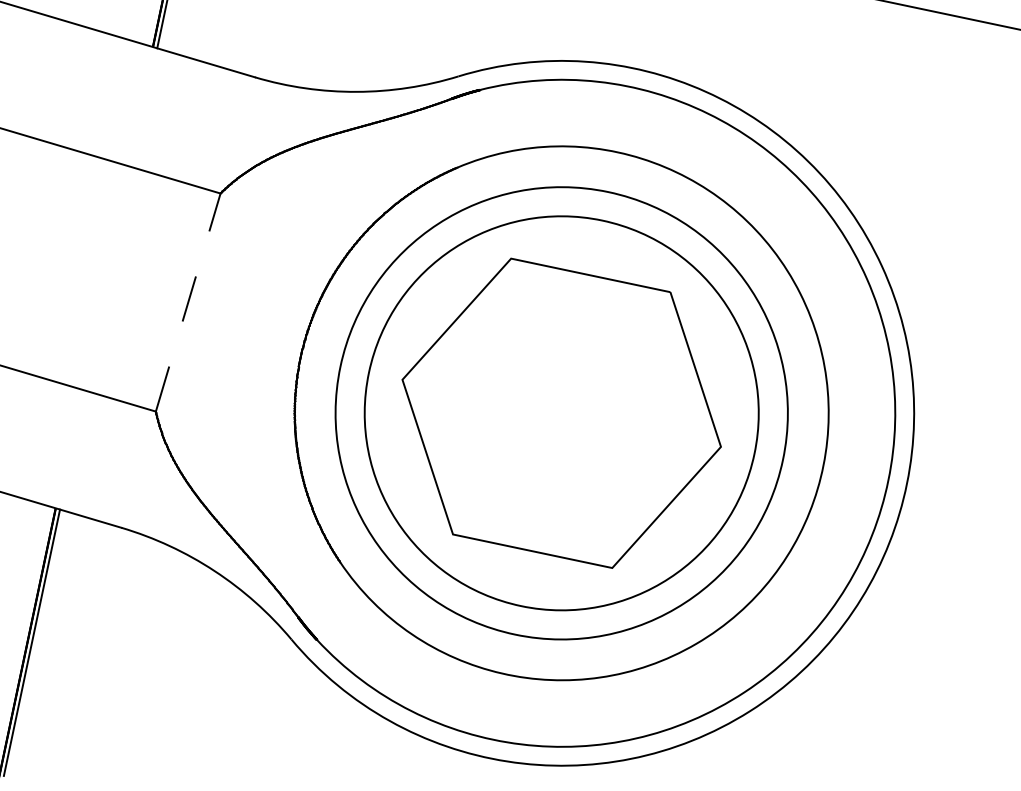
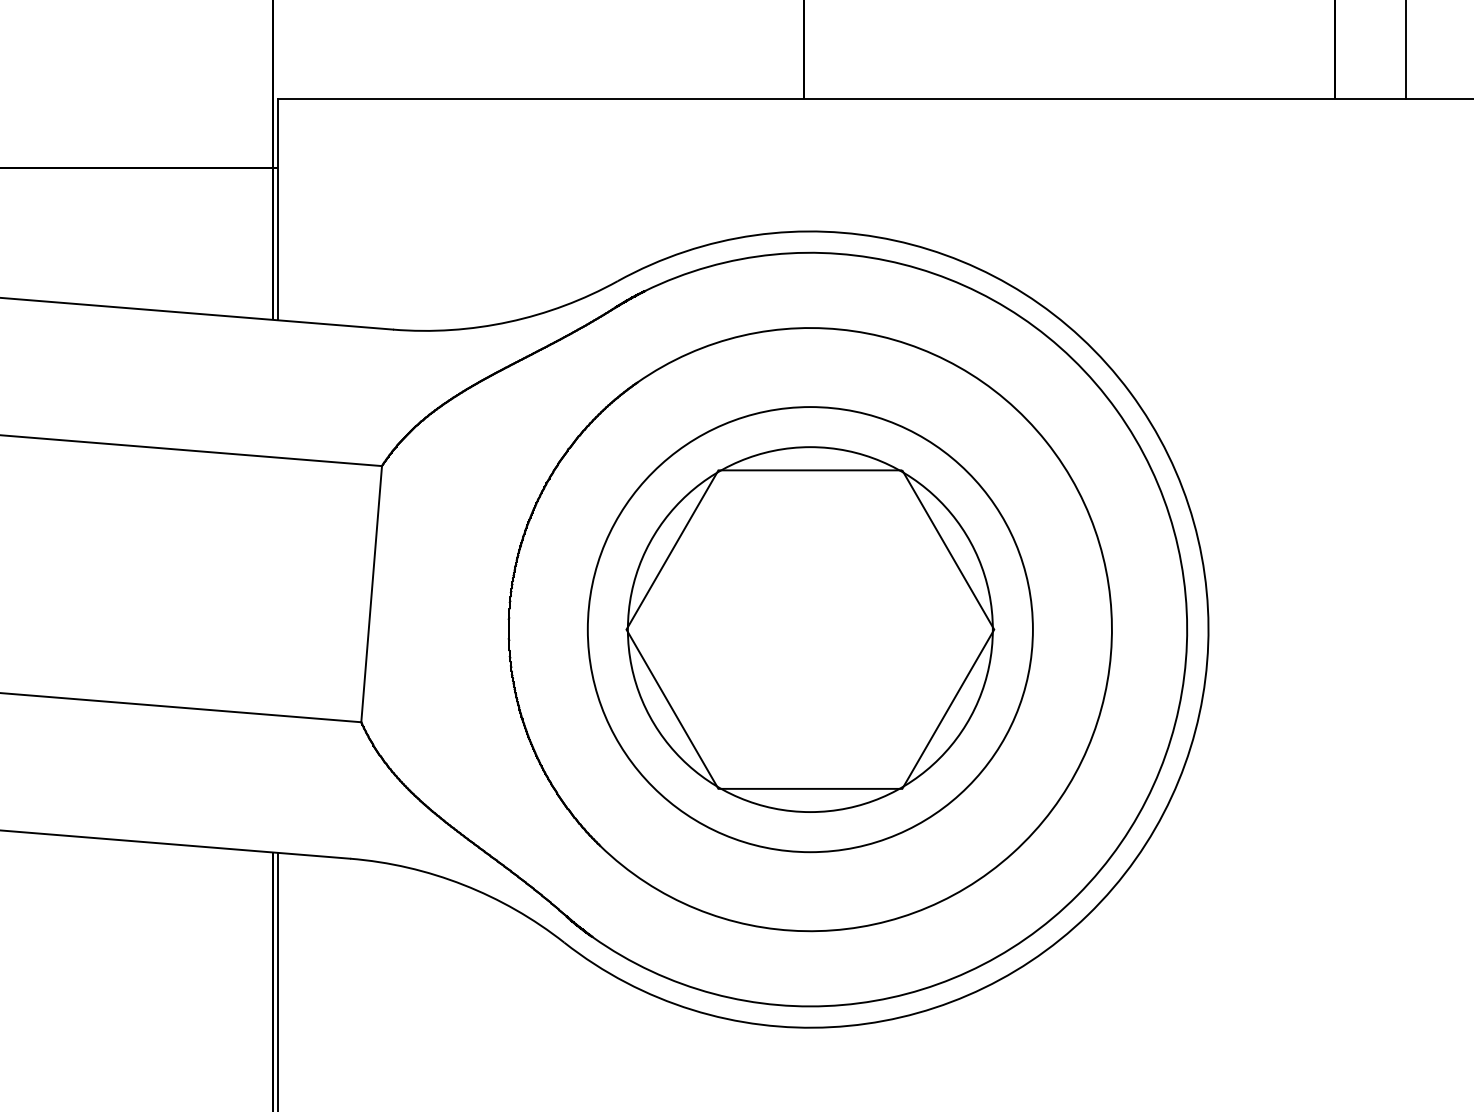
line: (188, 301) -> (371, 593), dashed -> solid
circle: (560, 413) -> (809, 629), size x0.71

